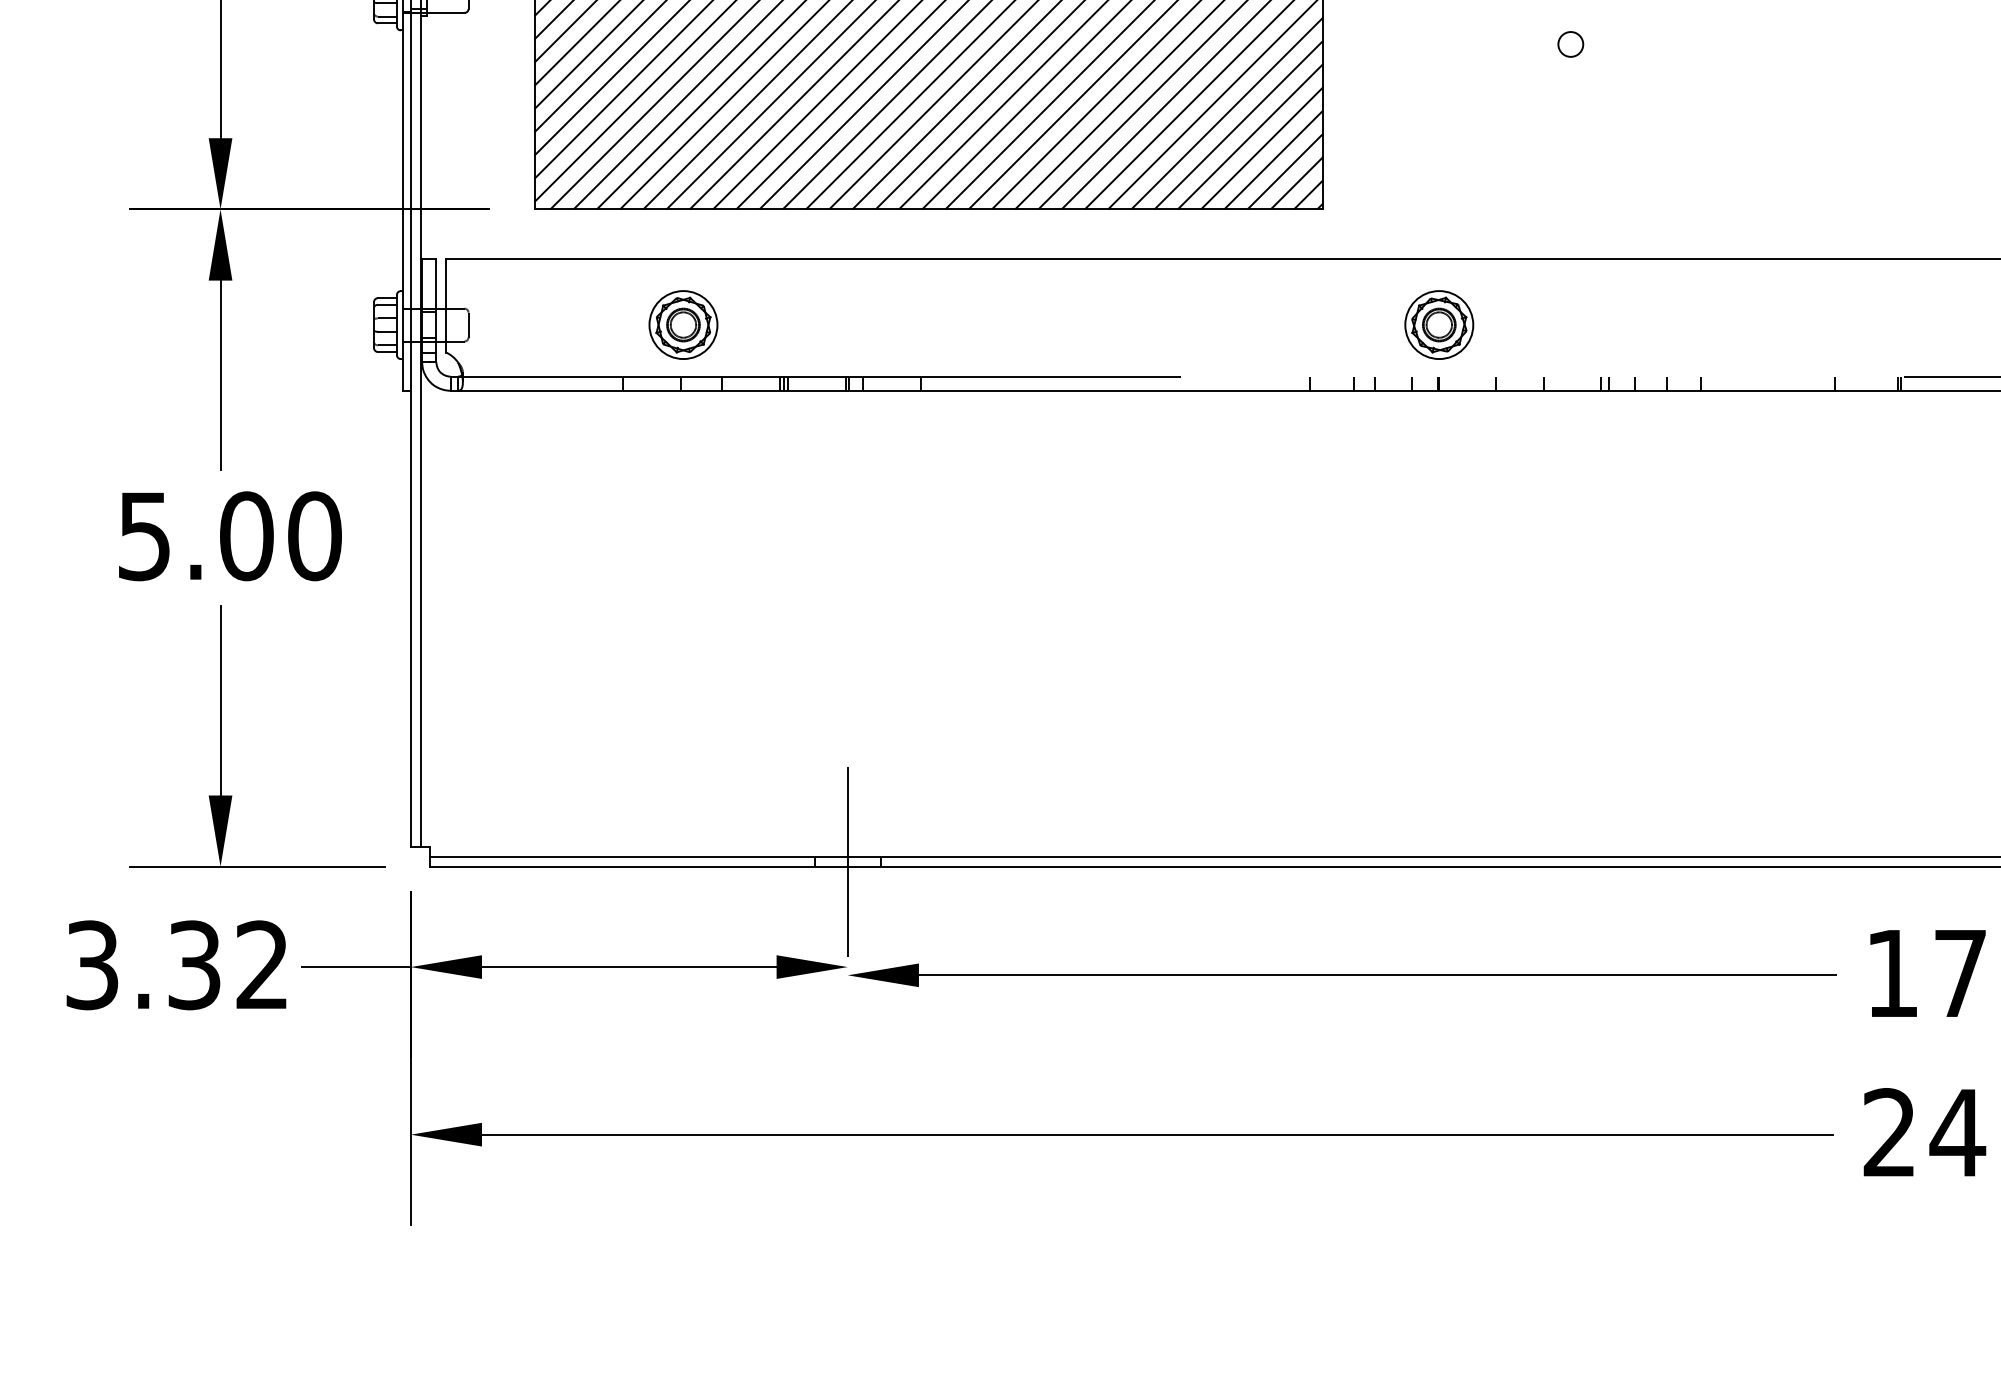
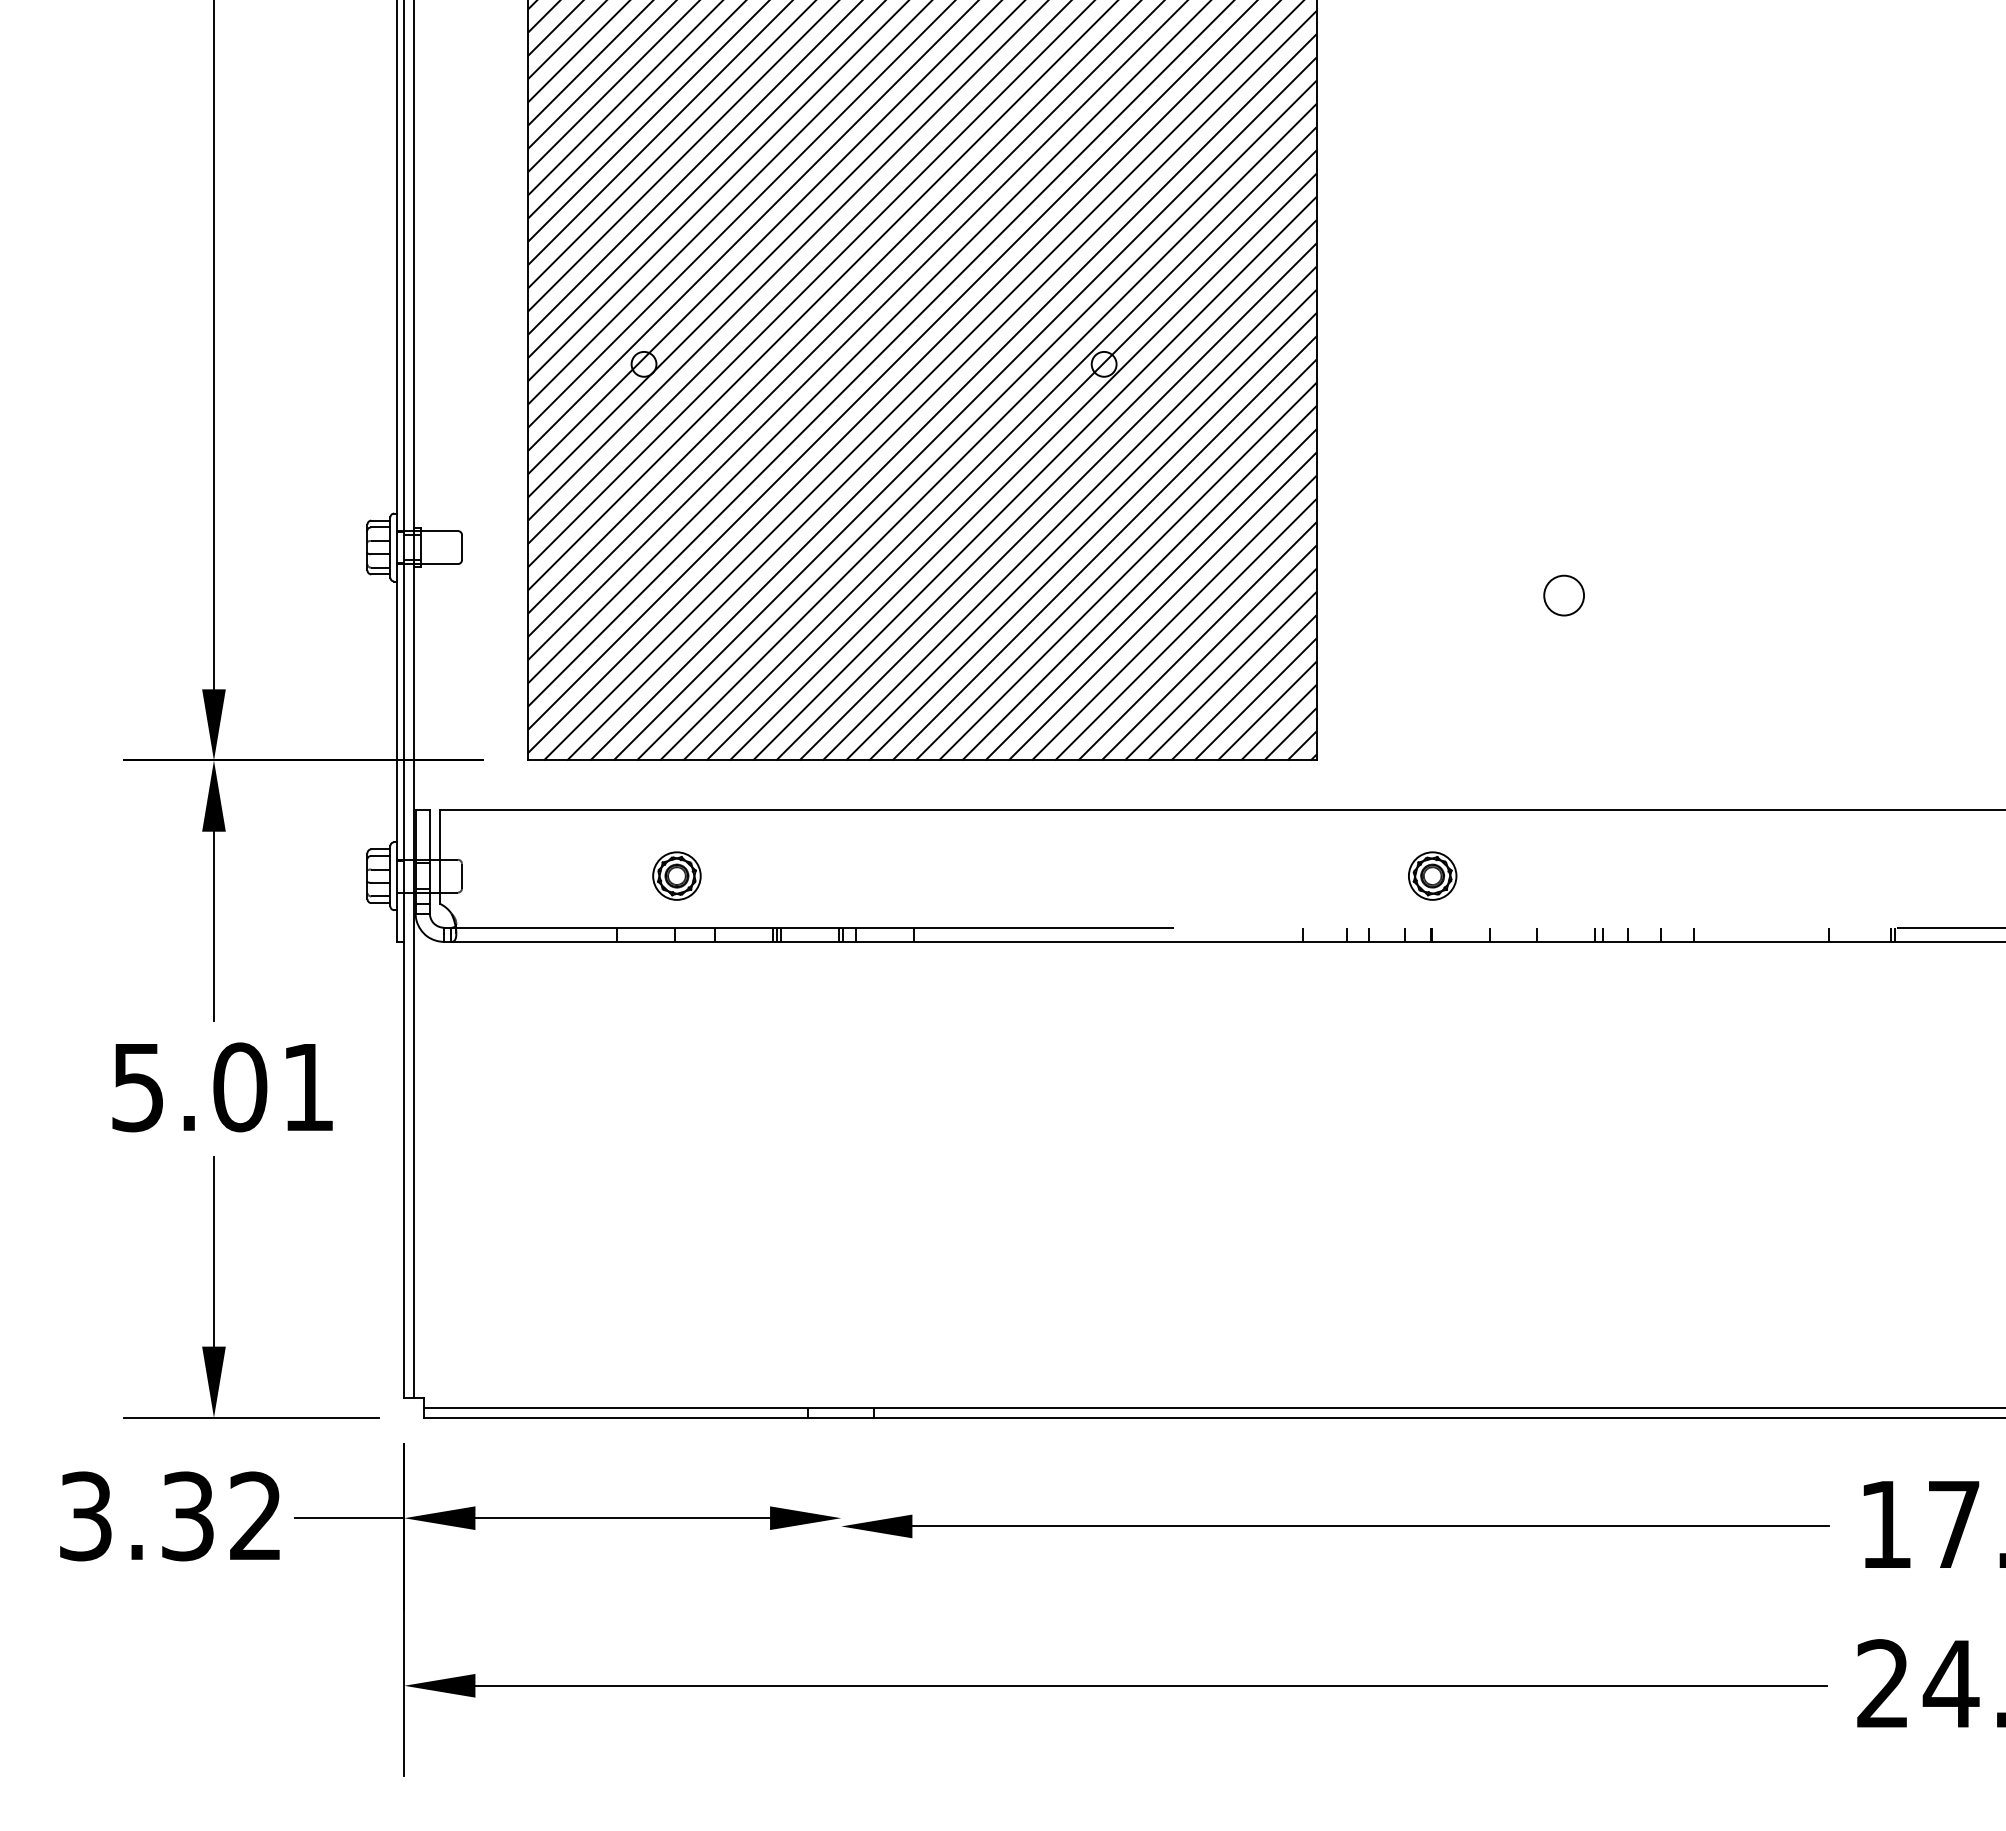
circle: (1571, 44) -> (1564, 595), size x1.6
part: (683, 324) -> (676, 875), size x0.7
part: (1439, 324) -> (1432, 875), size x0.7
text: (315, 536) -> (308, 1087), 5.00 -> 5.01
line: (848, 861) -> (841, 1412), removed

